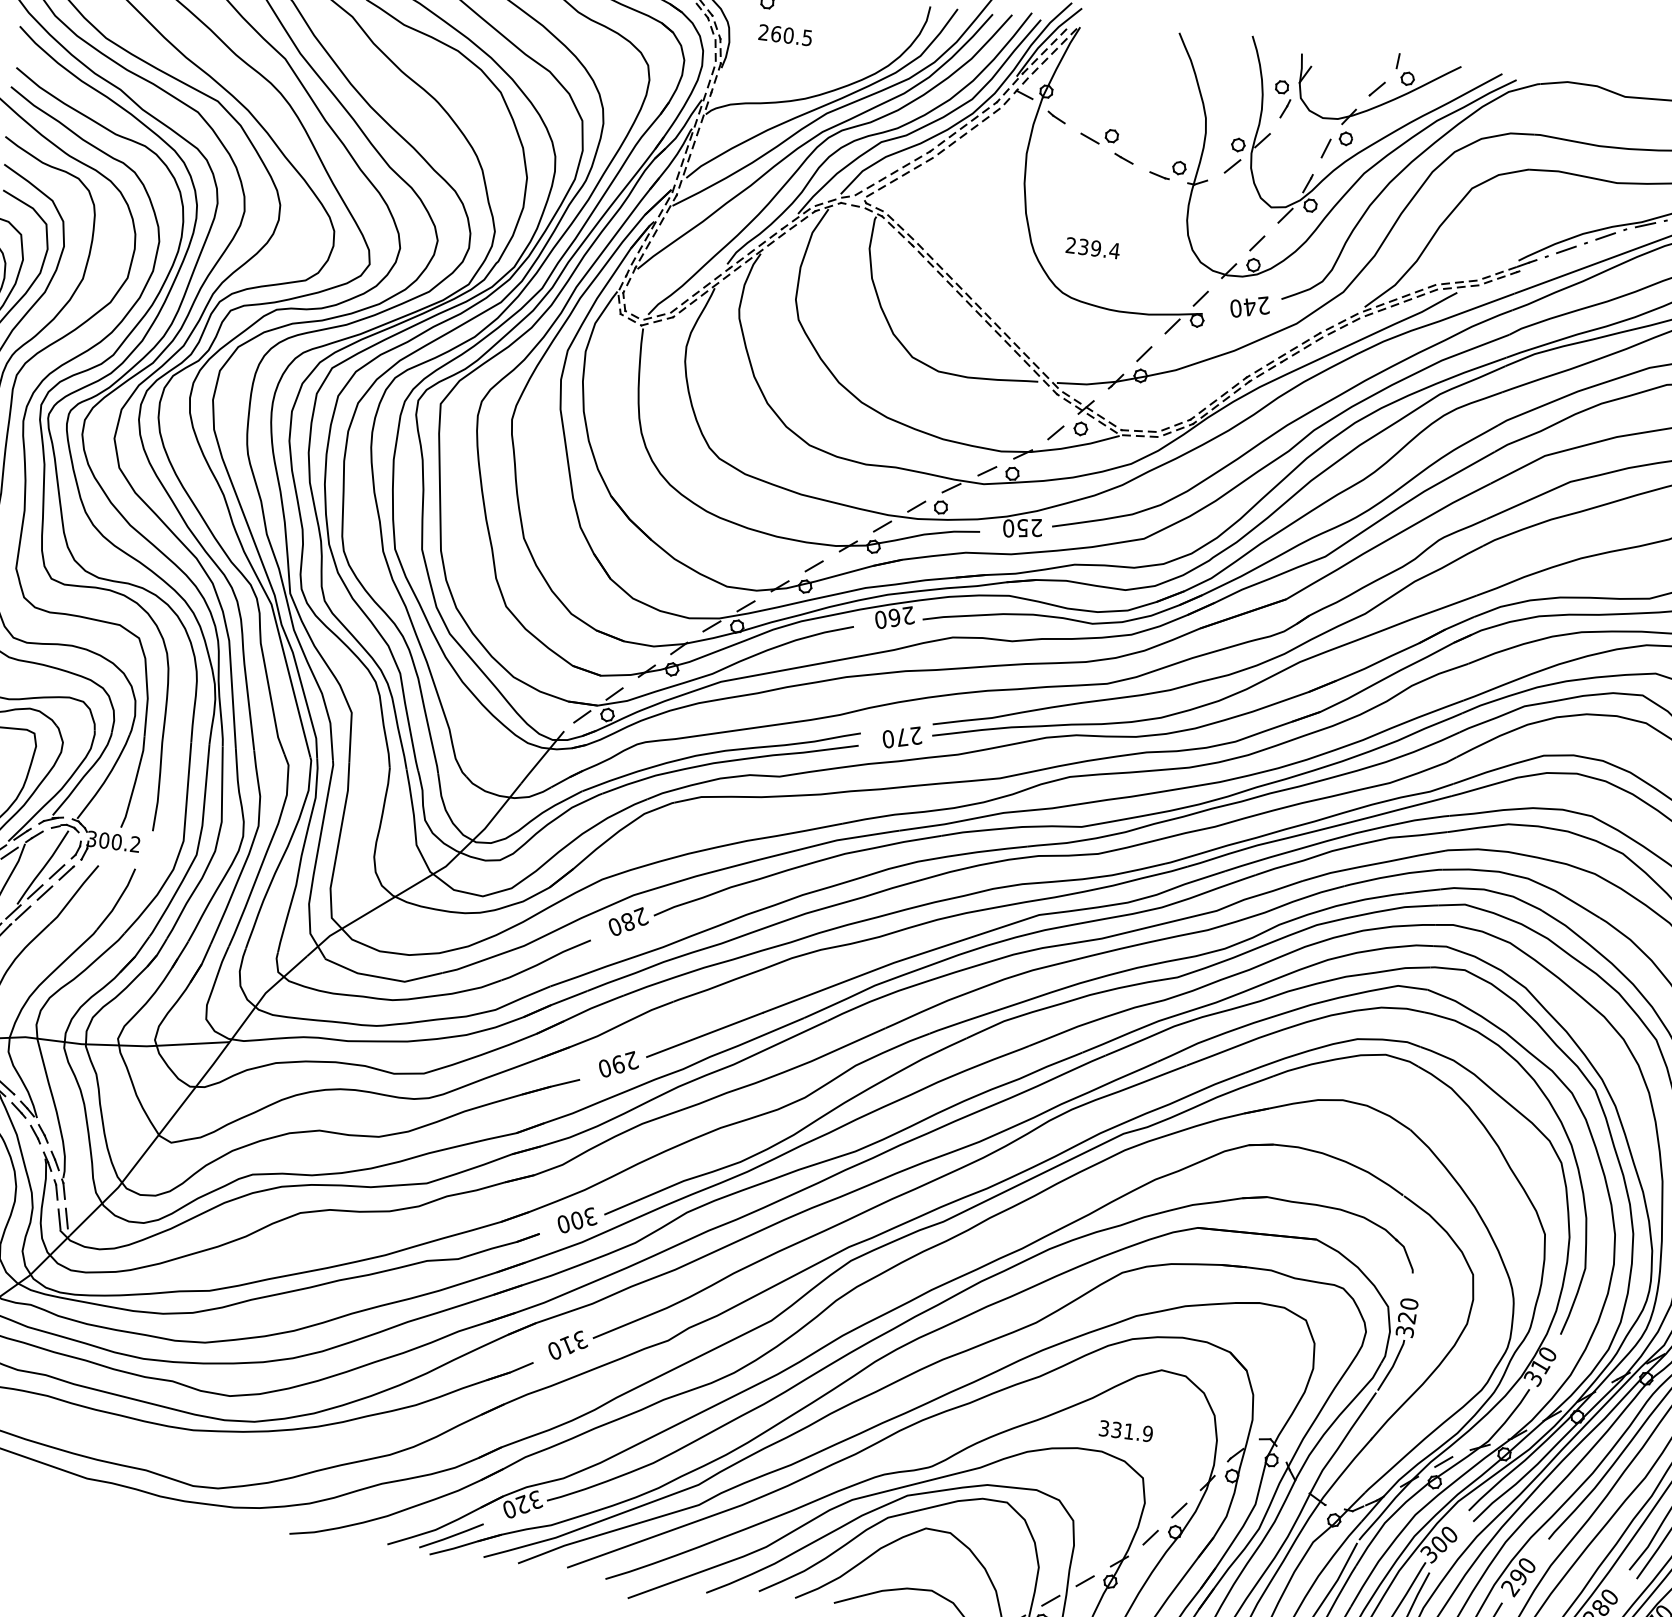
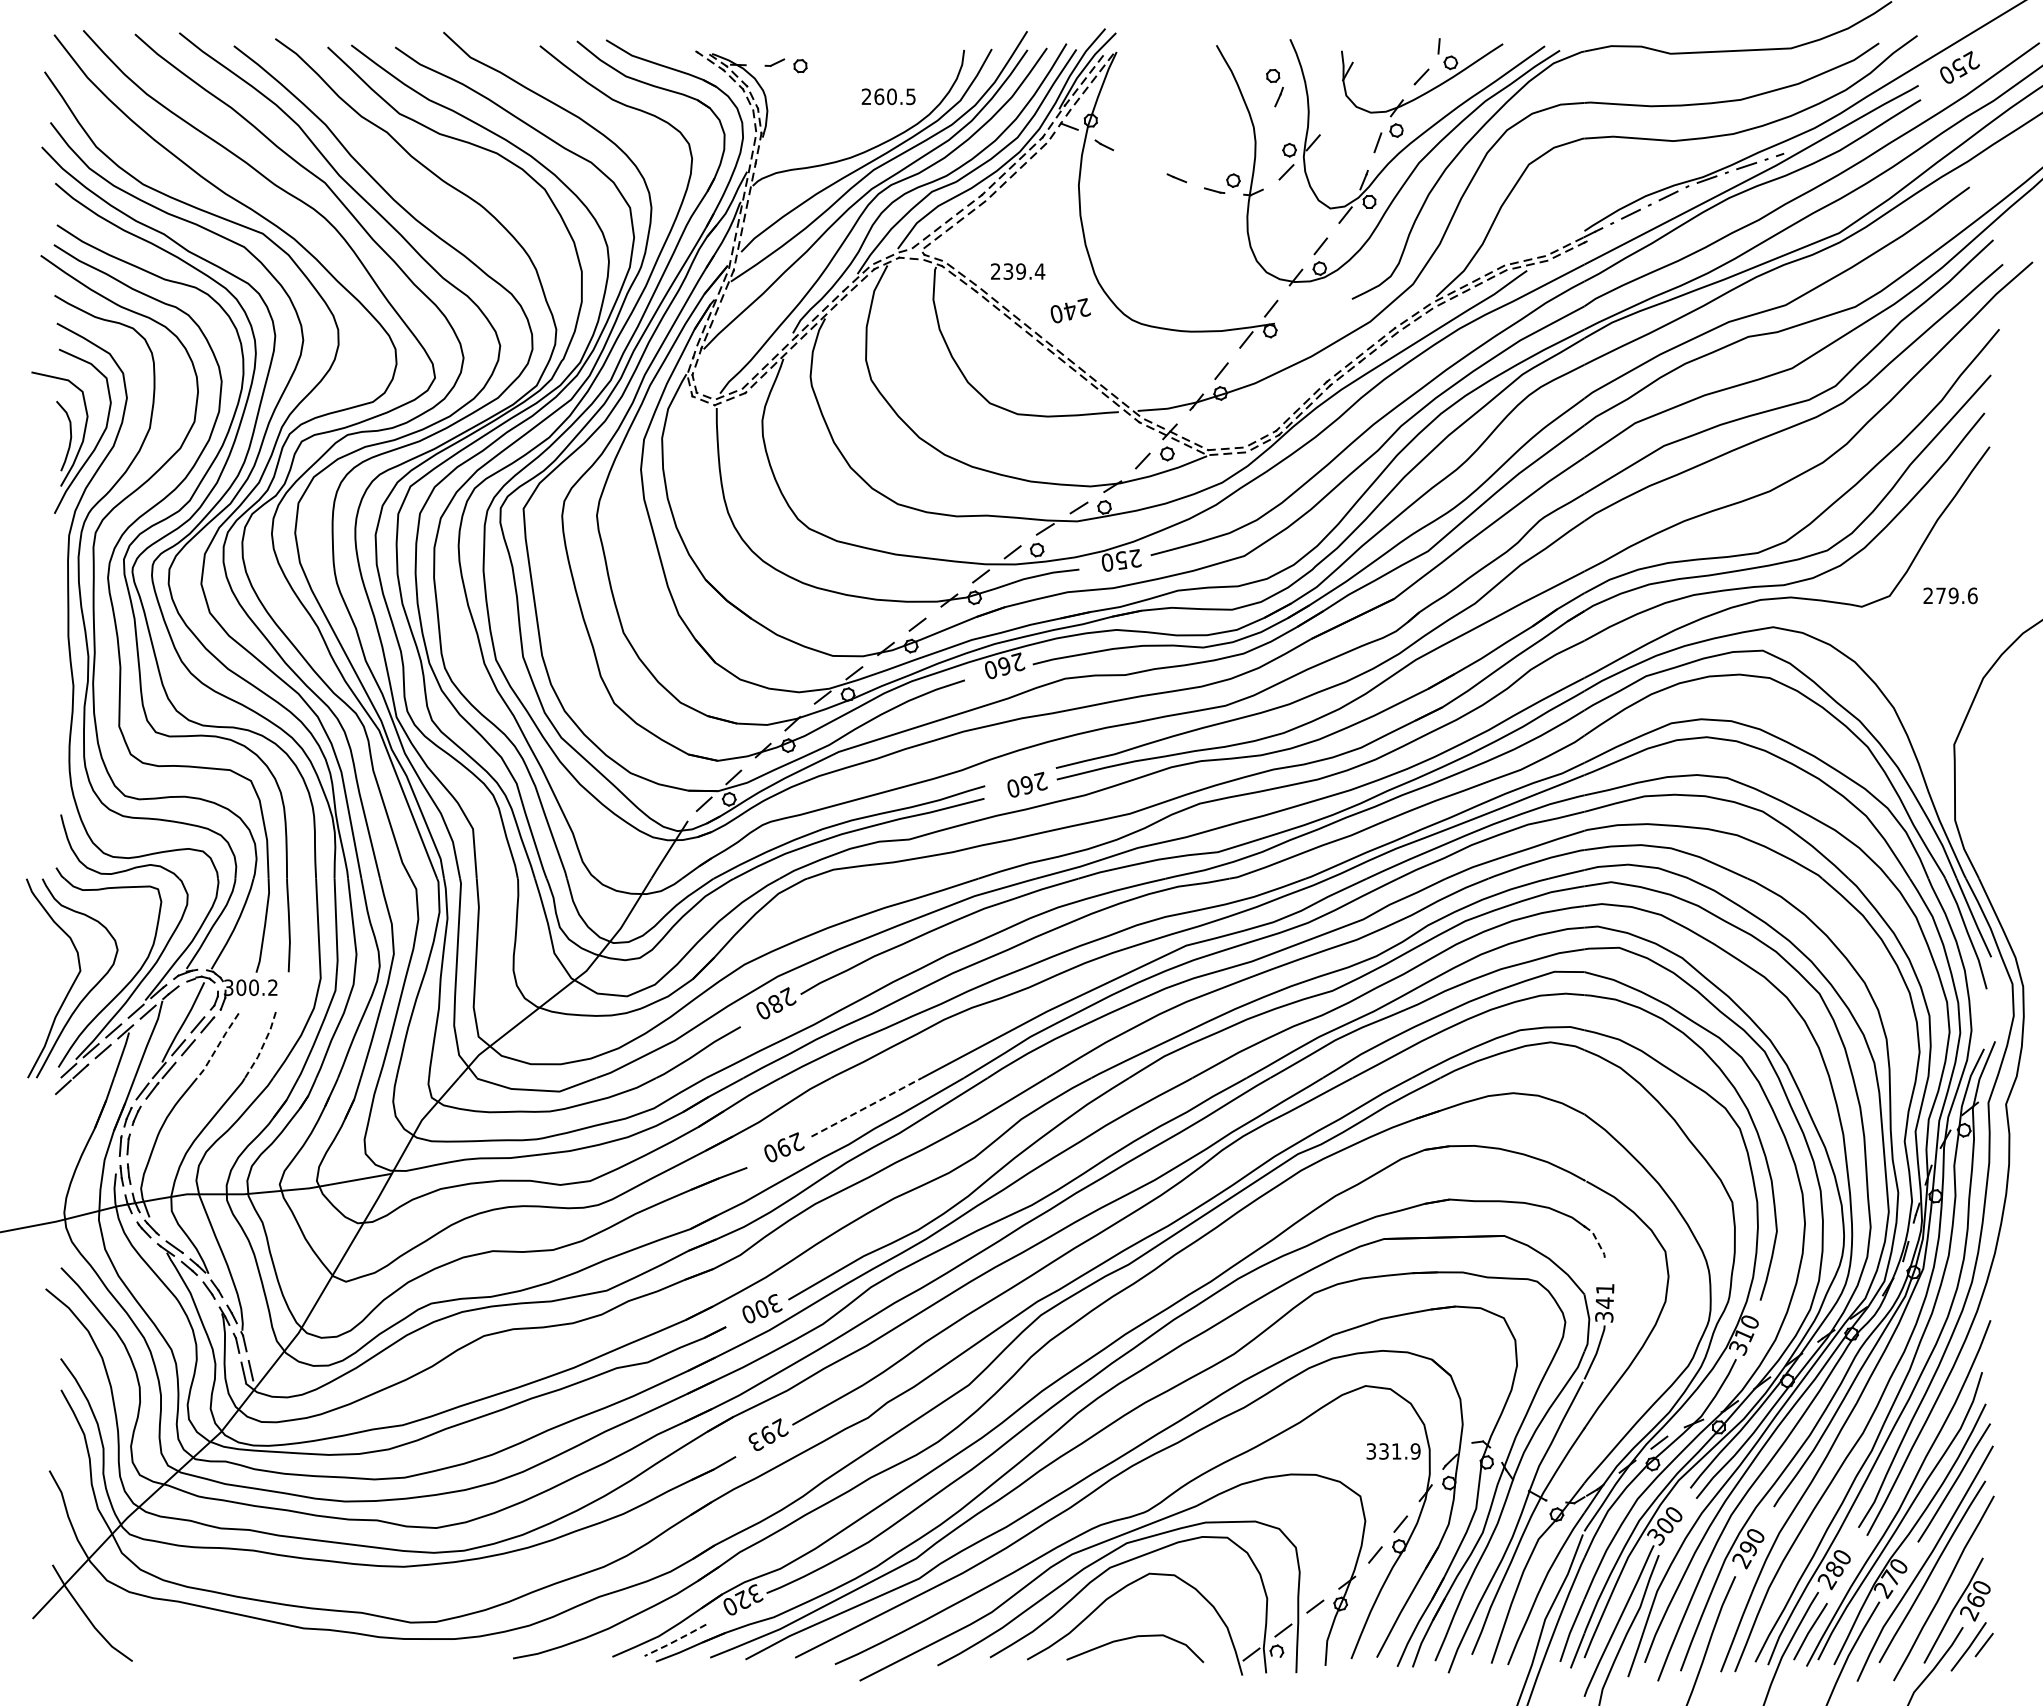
text: (785, 34) -> (888, 96), moved
part: (1281, 99) -> (1274, 88), moved
part: (1099, 136) -> (1149, 158), removed
text: (1093, 248) -> (1018, 271), moved
text: (1250, 306) -> (1070, 310), moved
text: (902, 736) -> (1027, 784), 270 -> 260
line: (73, 895) -> (217, 1046), solid -> dashed
line: (117, 901) -> (262, 1046), solid -> dashed
line: (705, 1035) -> (867, 1107), solid -> dashed
line: (1407, 1256) -> (1597, 1241), solid -> dashed
text: (1407, 1311) -> (1604, 1296), 320 -> 341
text: (568, 1344) -> (768, 1434), 310 -> 293
text: (1126, 1431) -> (1393, 1451), moved
line: (451, 1536) -> (675, 1640), solid -> dashed

